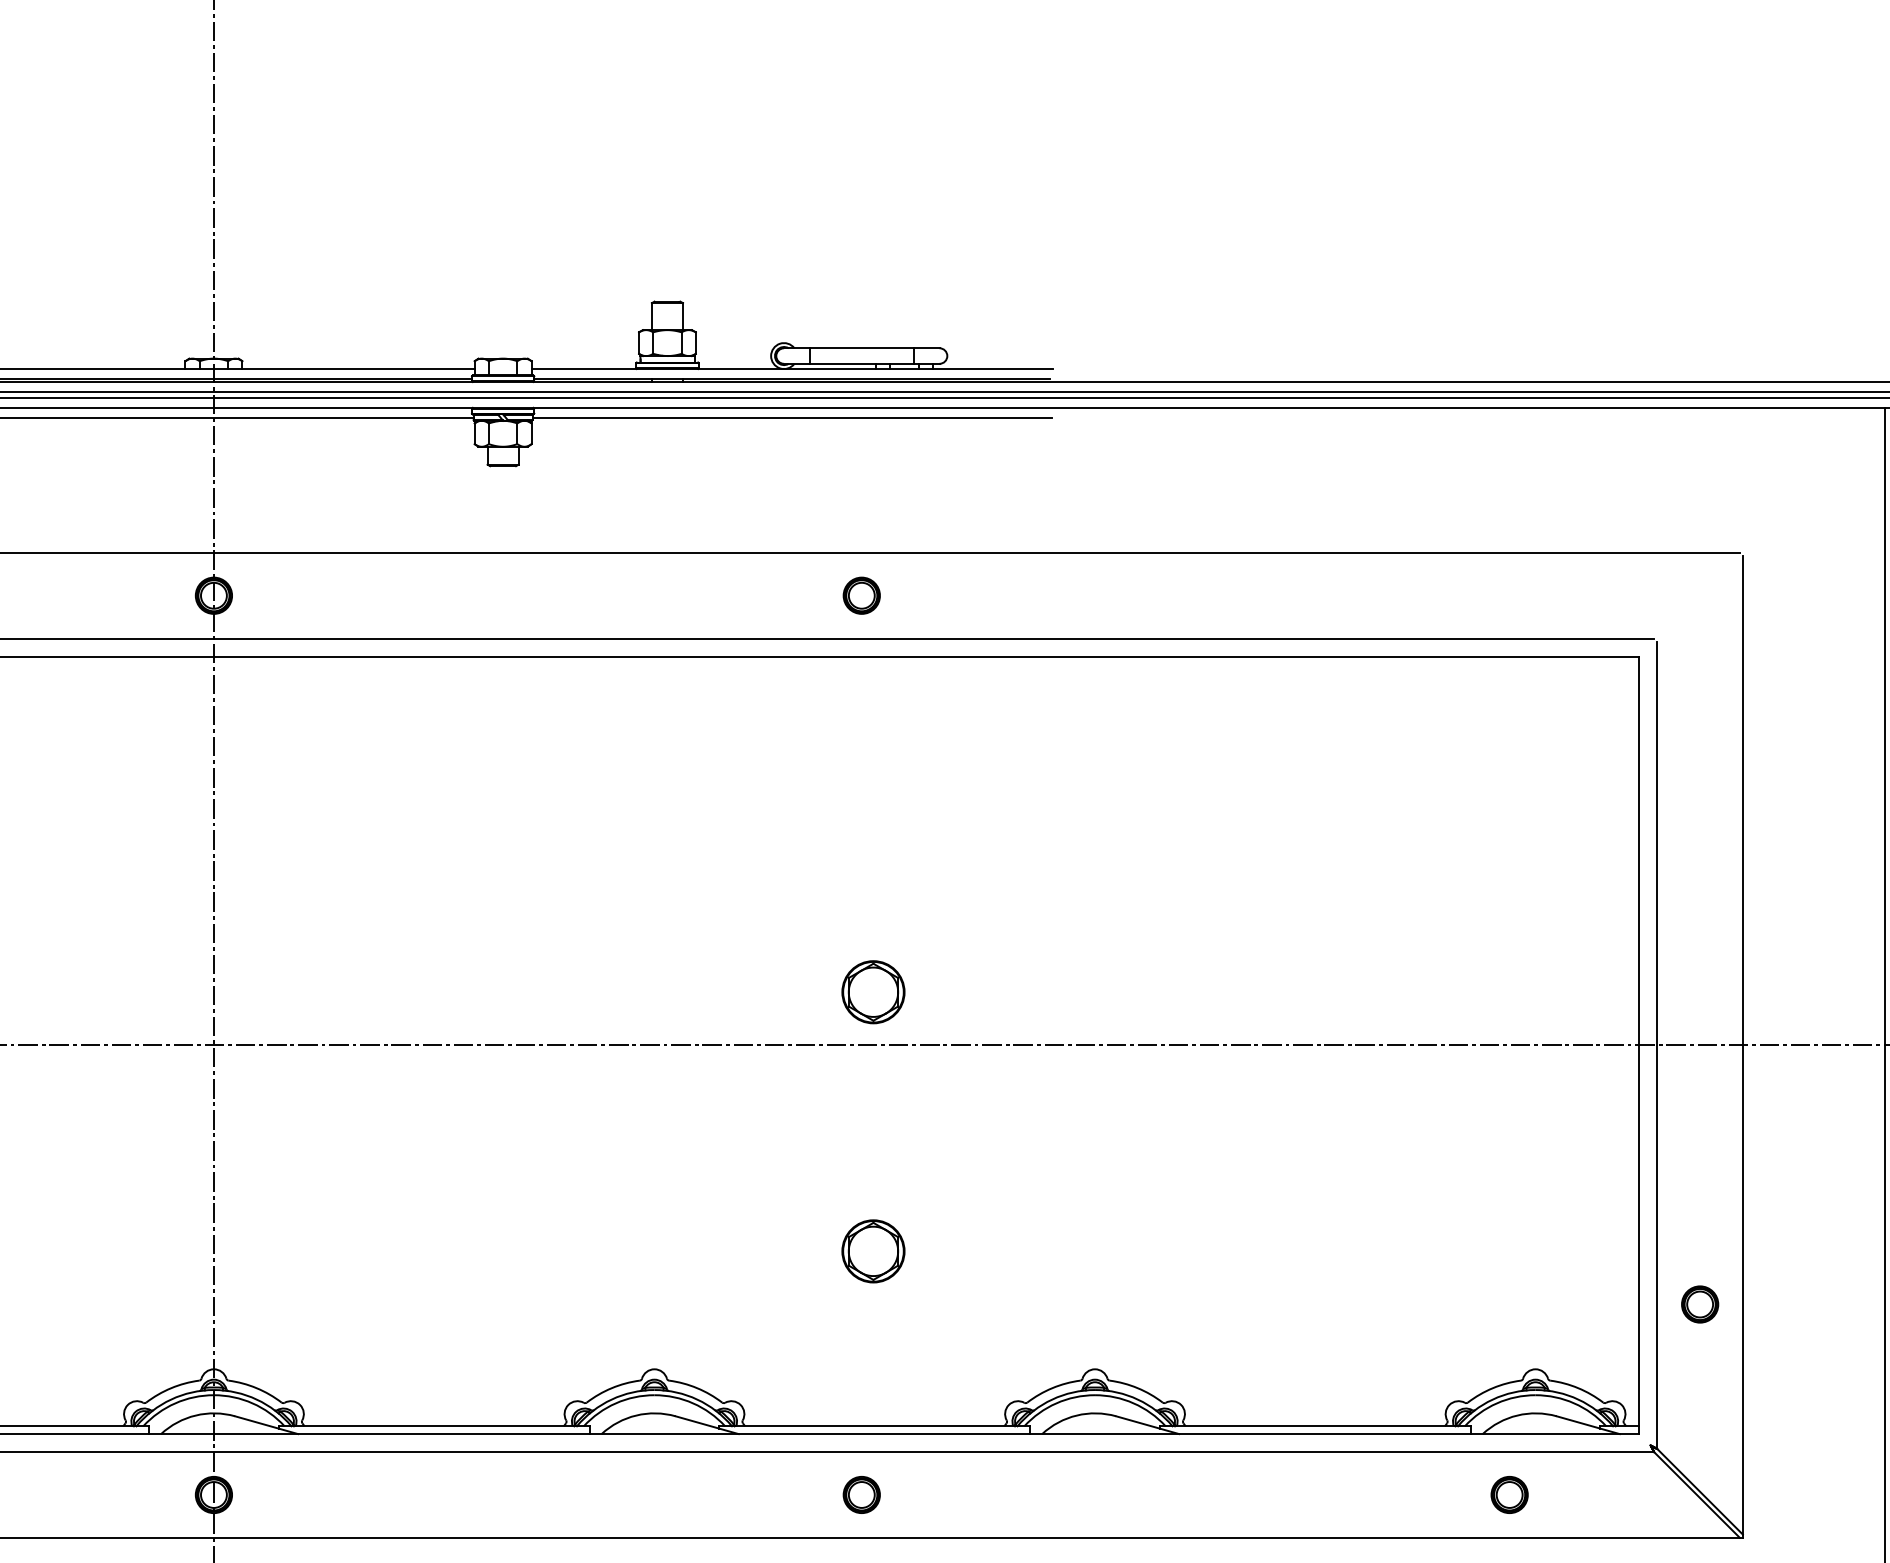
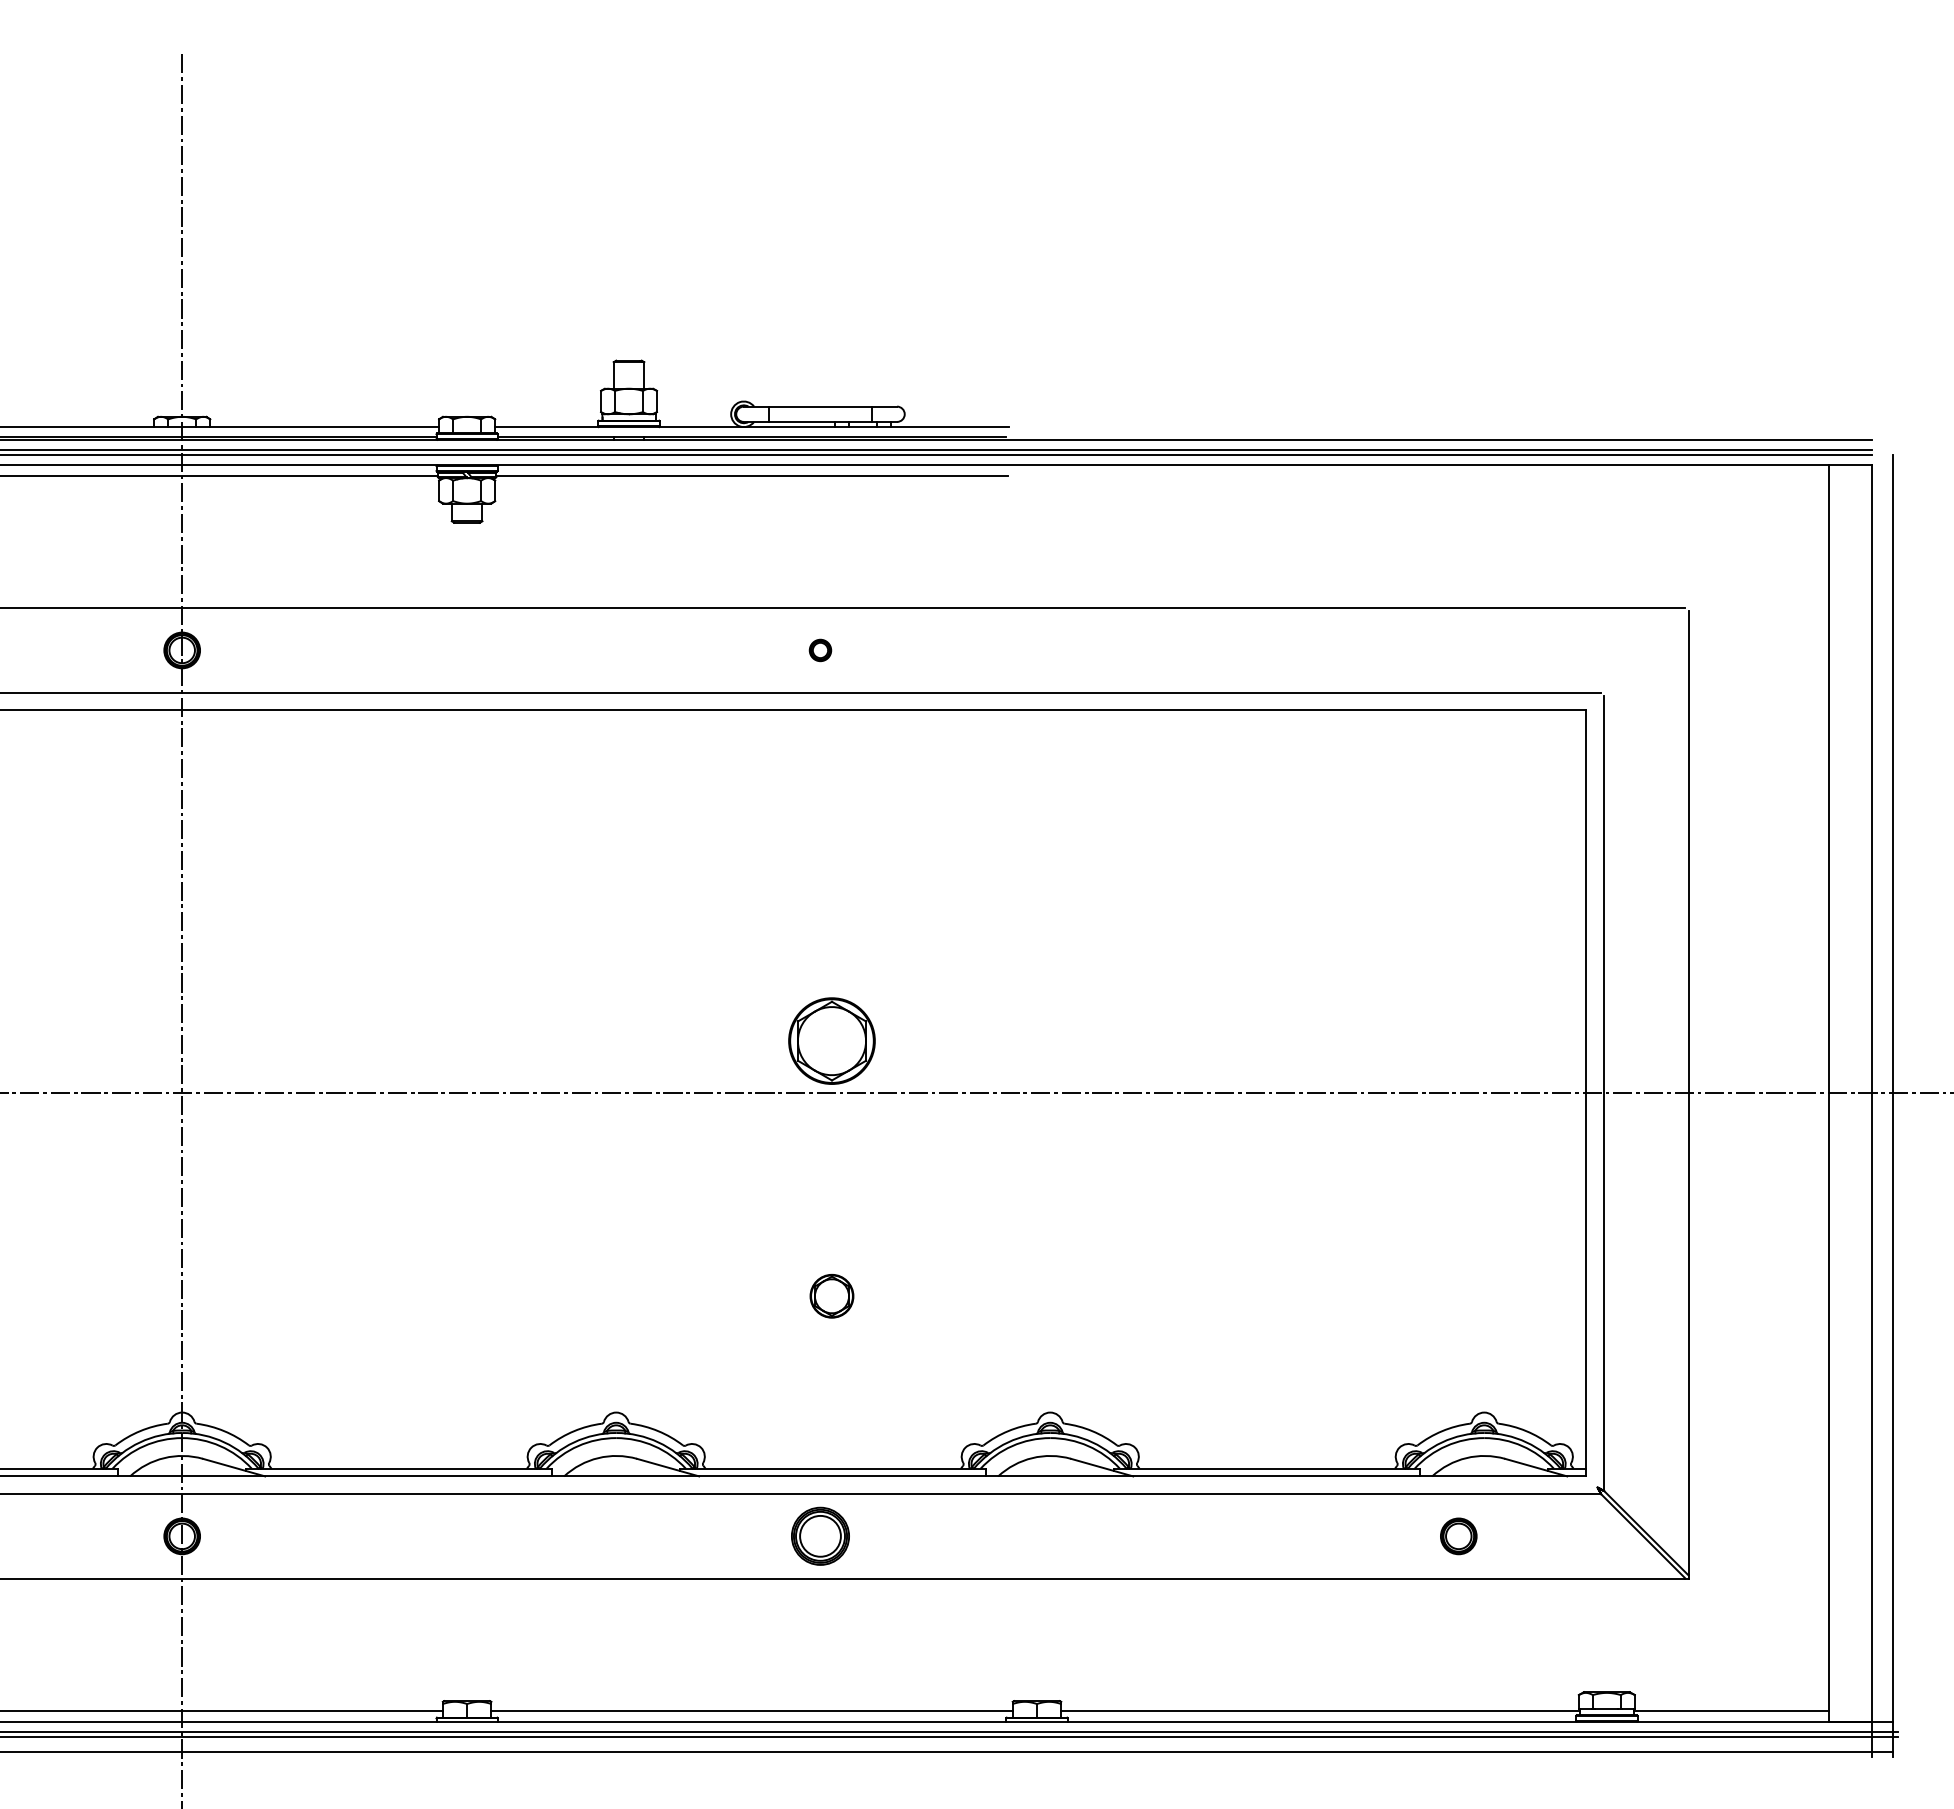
part: (861, 595) -> (820, 650), size x0.6
part: (872, 991) -> (831, 1040), size x1.4
part: (872, 1250) -> (831, 1295), size x0.7
part: (1700, 1304) -> (1646, 1348), removed
part: (861, 1495) -> (820, 1536), size x1.6

